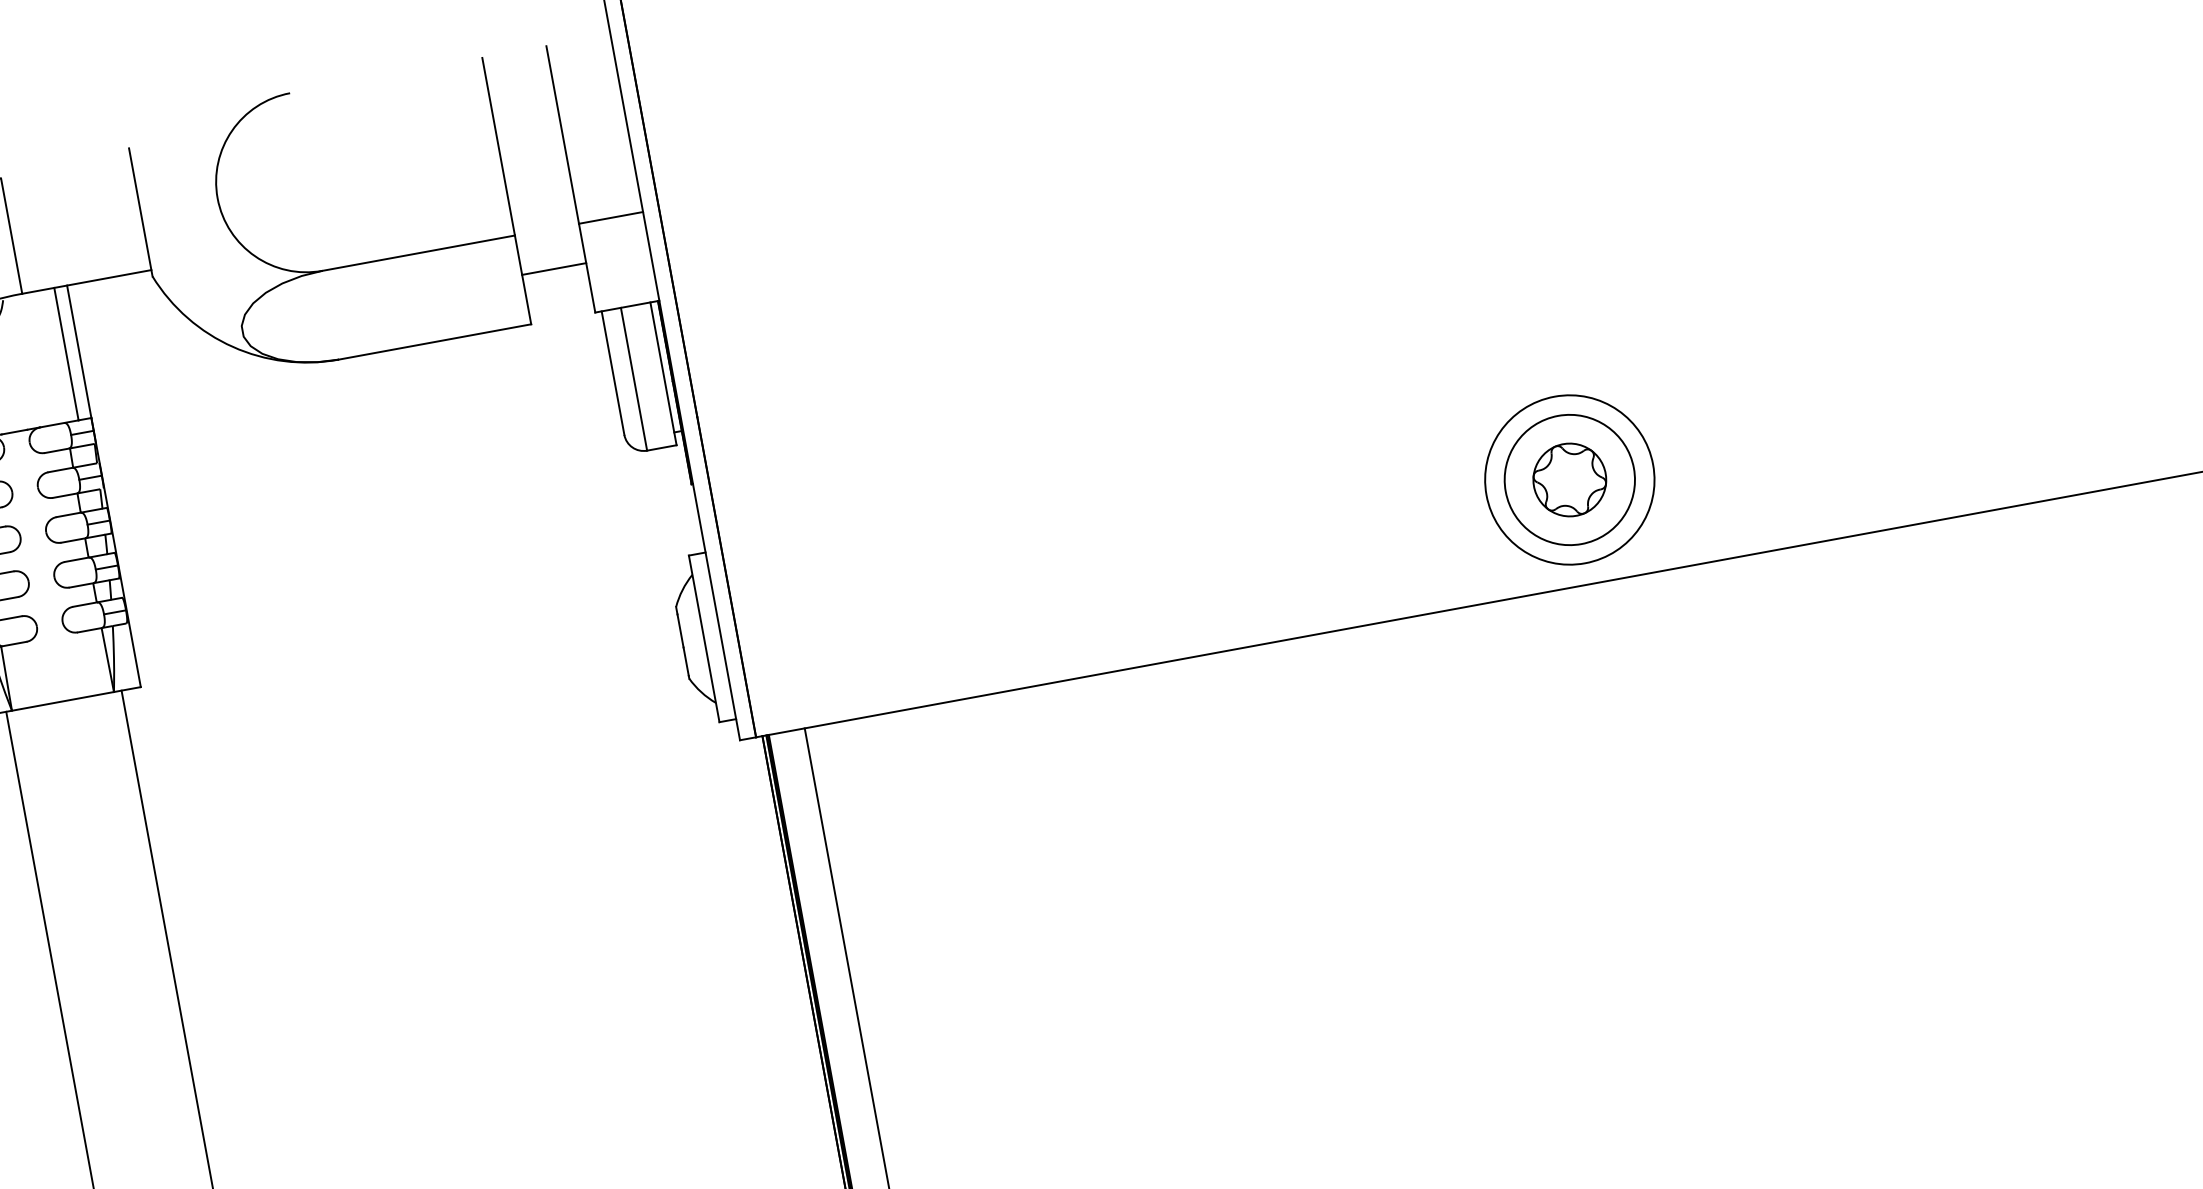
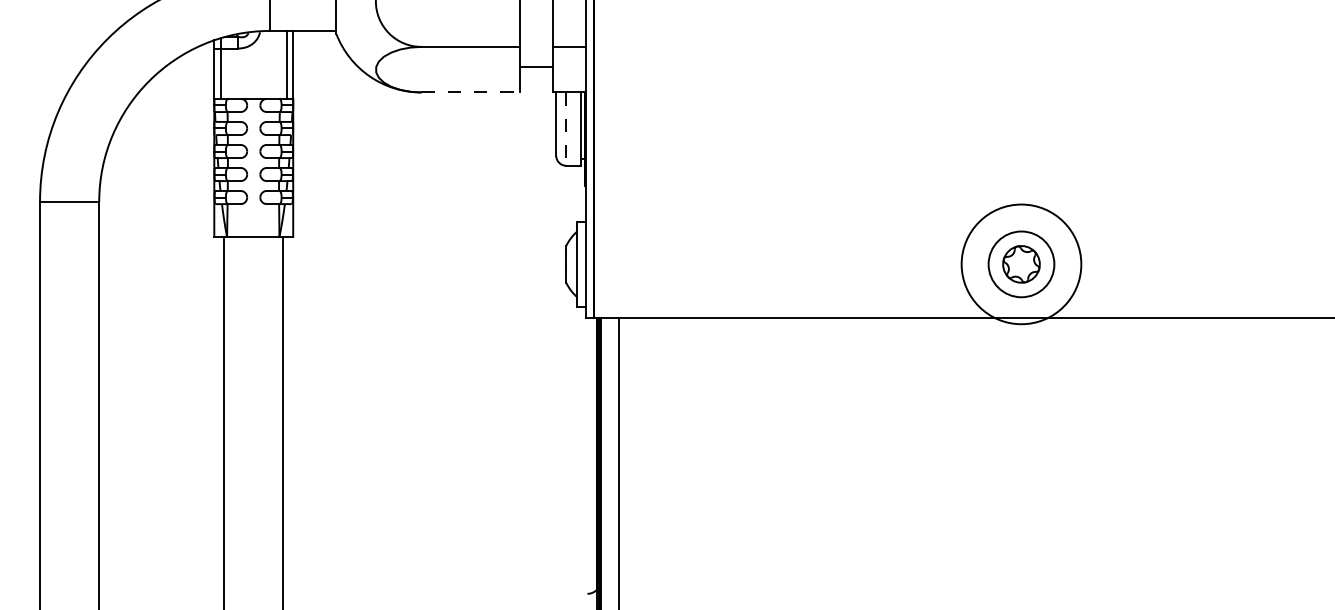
line: (436, 341) -> (471, 92), solid -> dashed
line: (634, 379) -> (566, 129), solid -> dashed
circle: (1569, 480) -> (1021, 264), size x1.4

